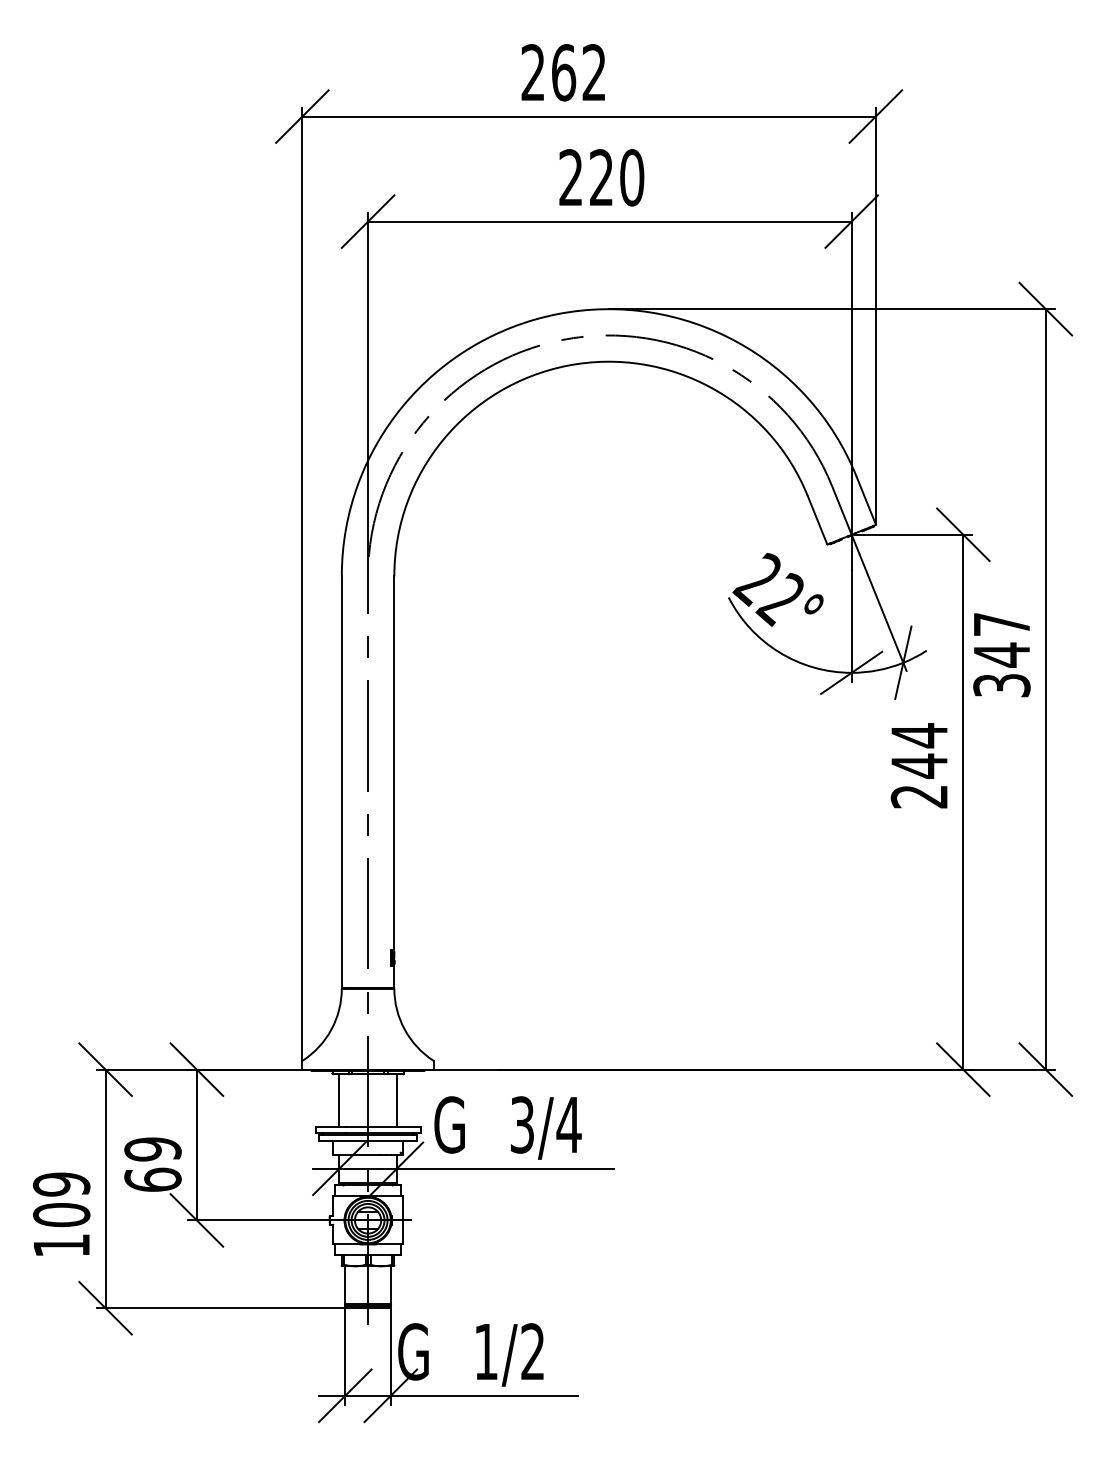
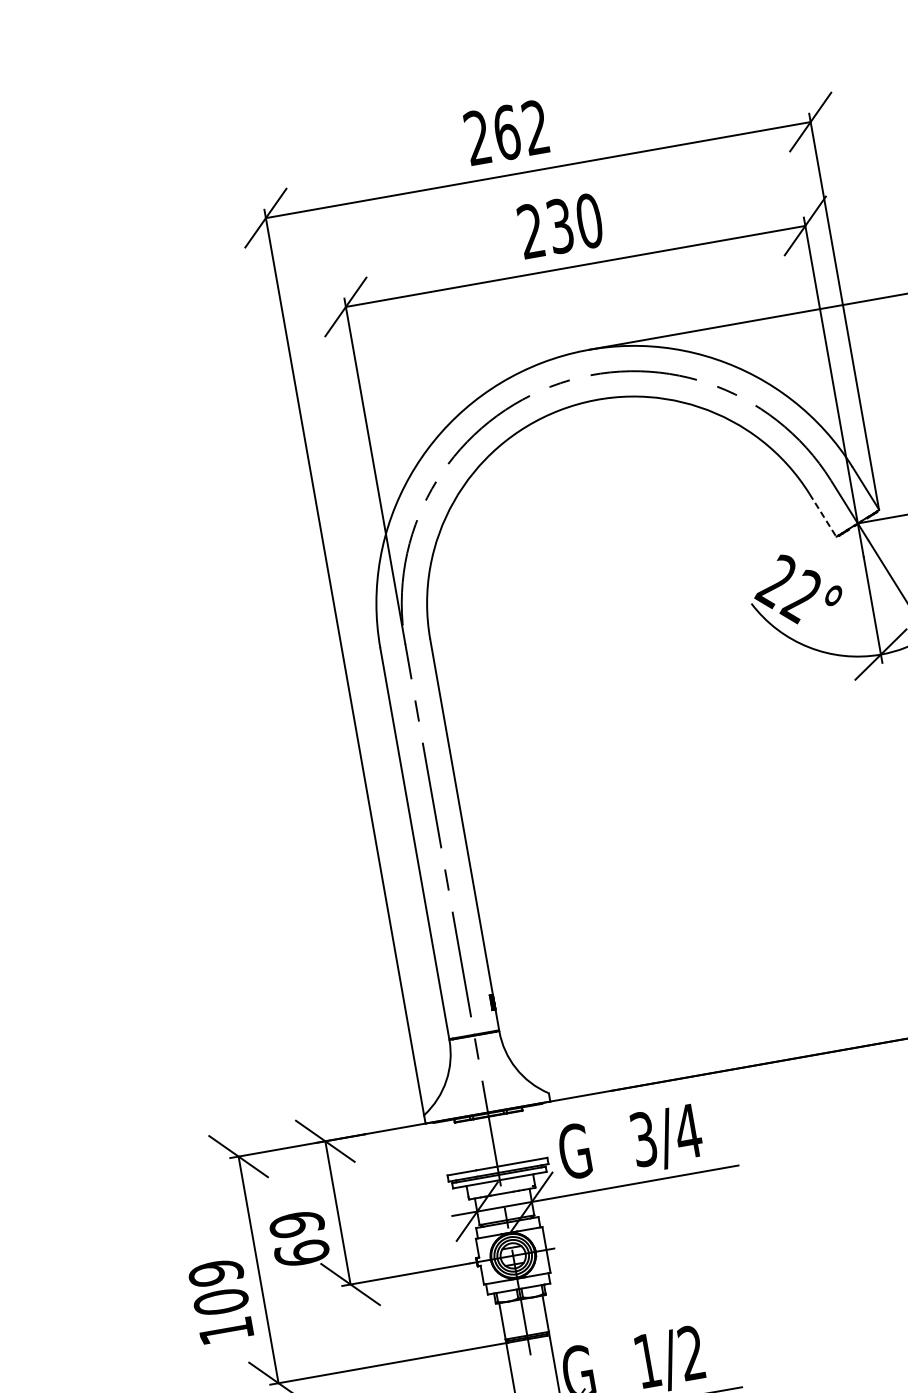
text: (601, 177) -> (560, 225), 220 -> 230
line: (817, 520) -> (822, 515), solid -> dashed
line: (339, 1100) -> (465, 1146), removed
line: (396, 1100) -> (520, 1137), removed

